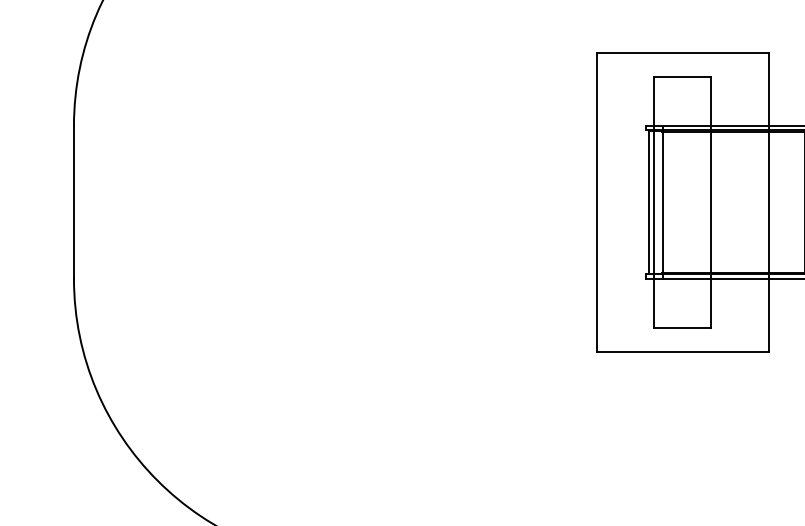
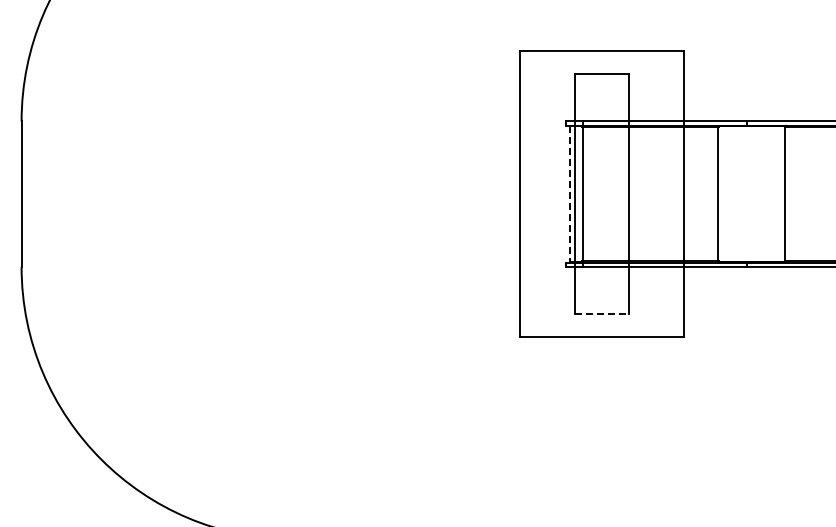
line: (648, 202) -> (569, 194), solid -> dashed
line: (683, 328) -> (602, 314), solid -> dashed

